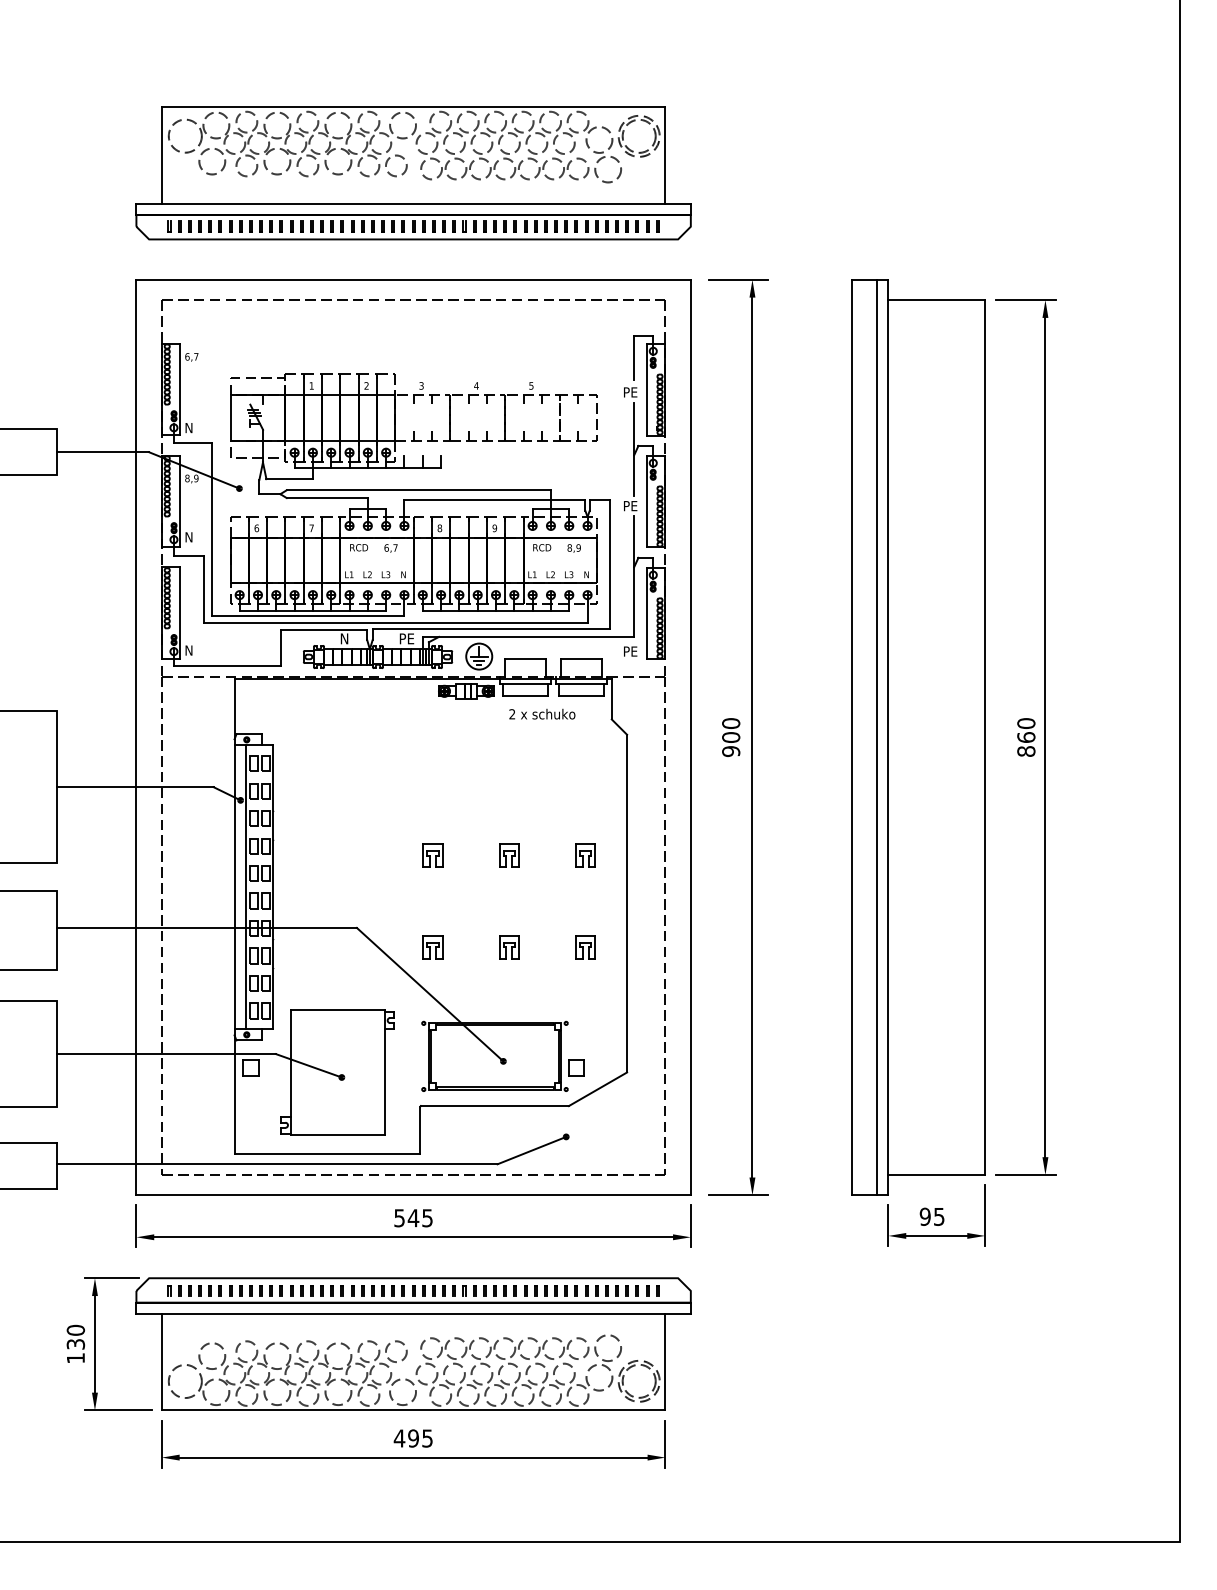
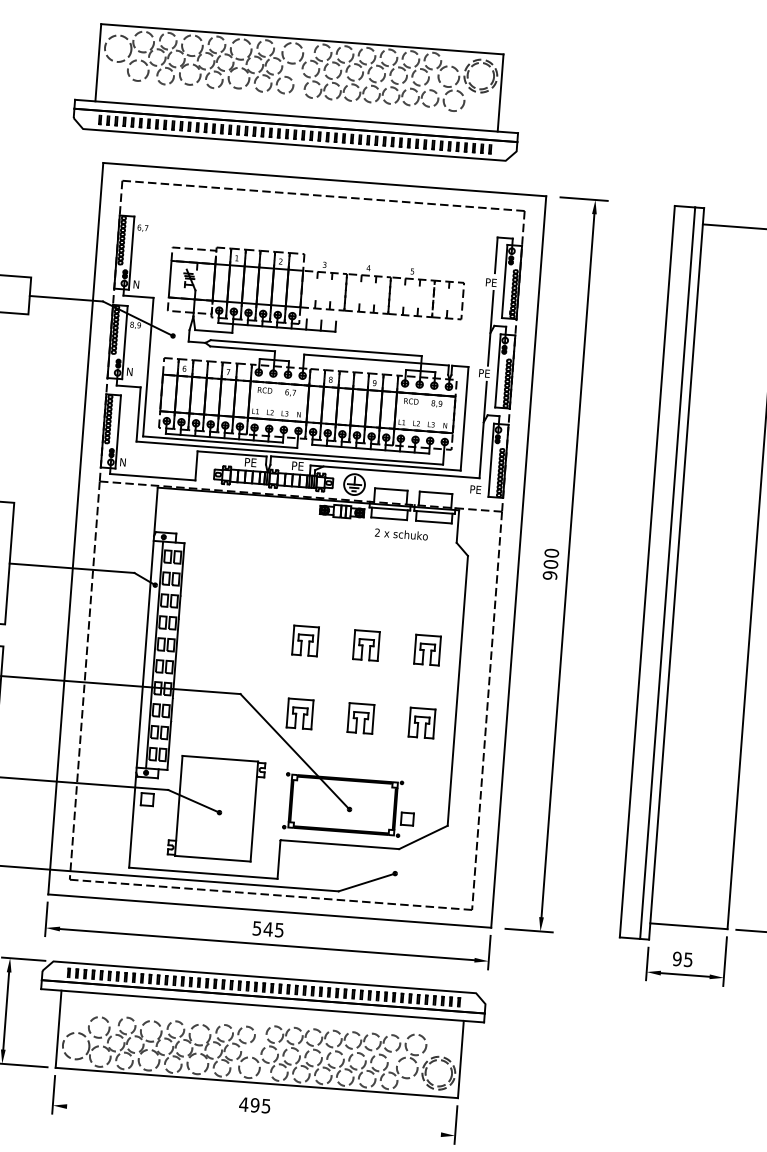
part: (413, 173) -> (298, 92), moved
text: (348, 638) -> (251, 462), N -> PE
part: (432, 855) -> (305, 640), size x1.6
part: (509, 855) -> (366, 645), size x1.6
part: (585, 855) -> (427, 649), size x1.6
part: (432, 947) -> (299, 714), size x1.6
part: (509, 947) -> (361, 718), size x1.6
part: (585, 947) -> (421, 723), size x1.6
line: (413, 1457) -> (253, 1120), removed

